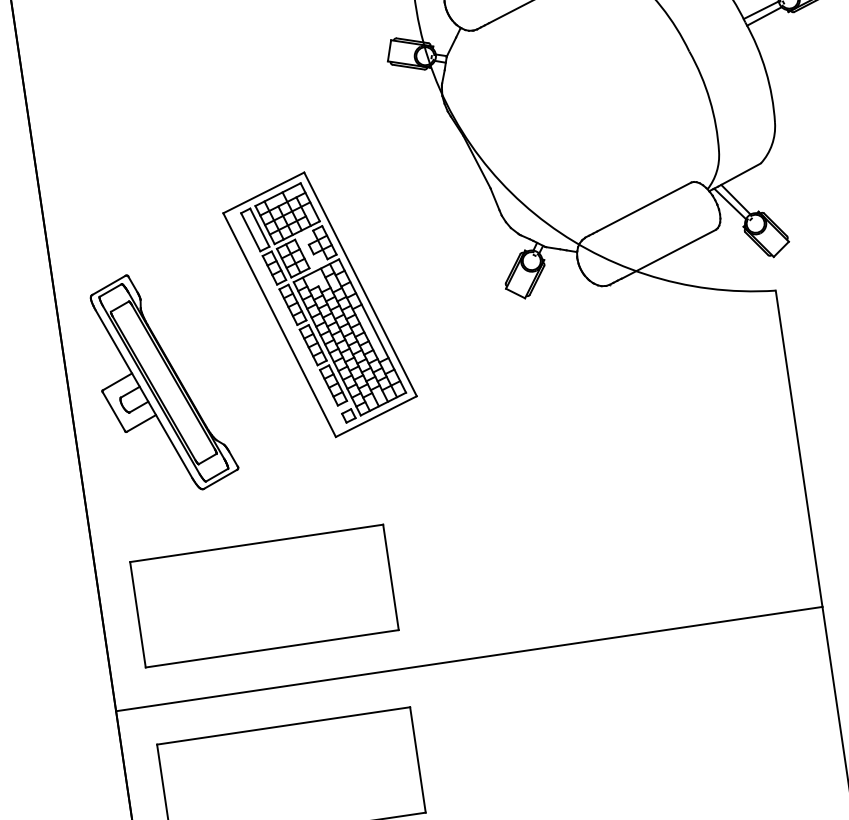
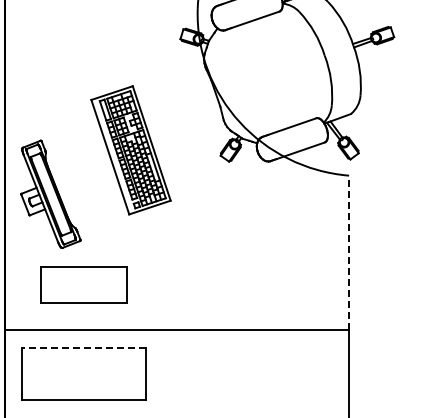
part: (162, 380) -> (50, 193), moved
line: (799, 448) -> (349, 252), solid -> dashed
part: (263, 596) -> (83, 285), size x0.7
line: (284, 726) -> (84, 348), solid -> dashed

